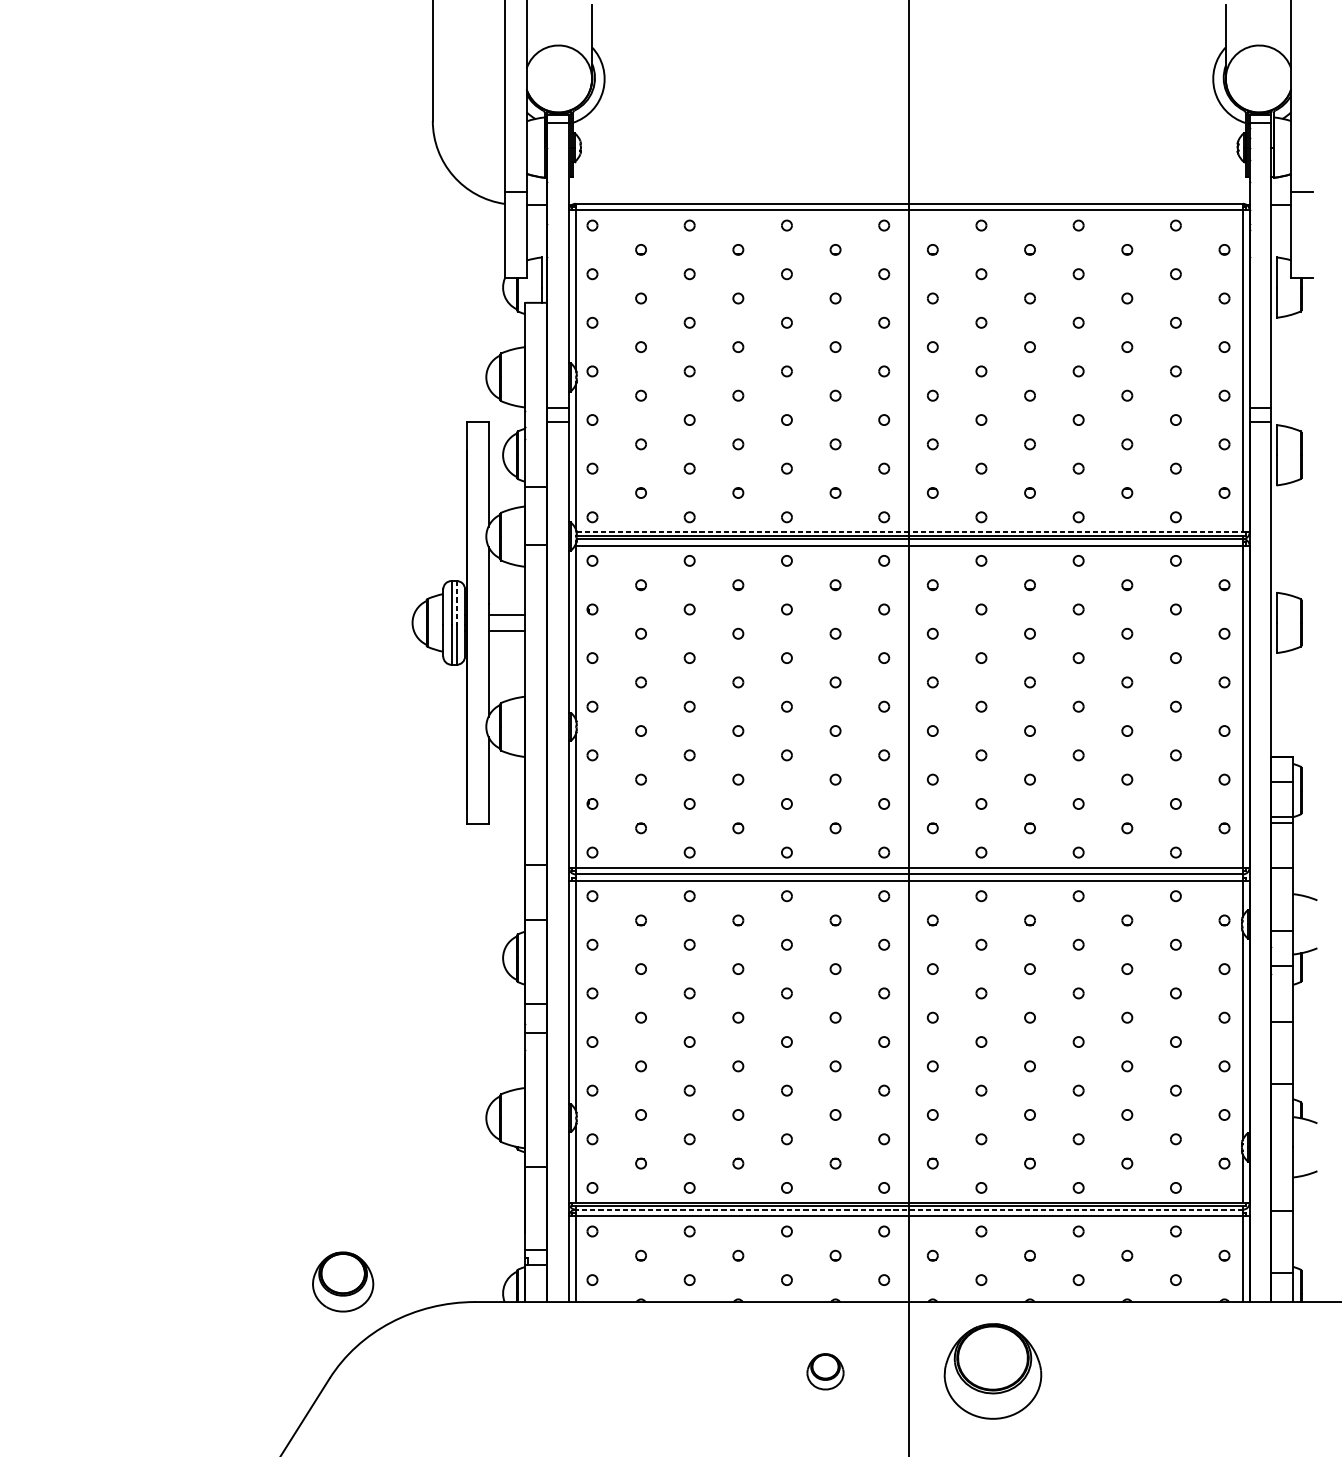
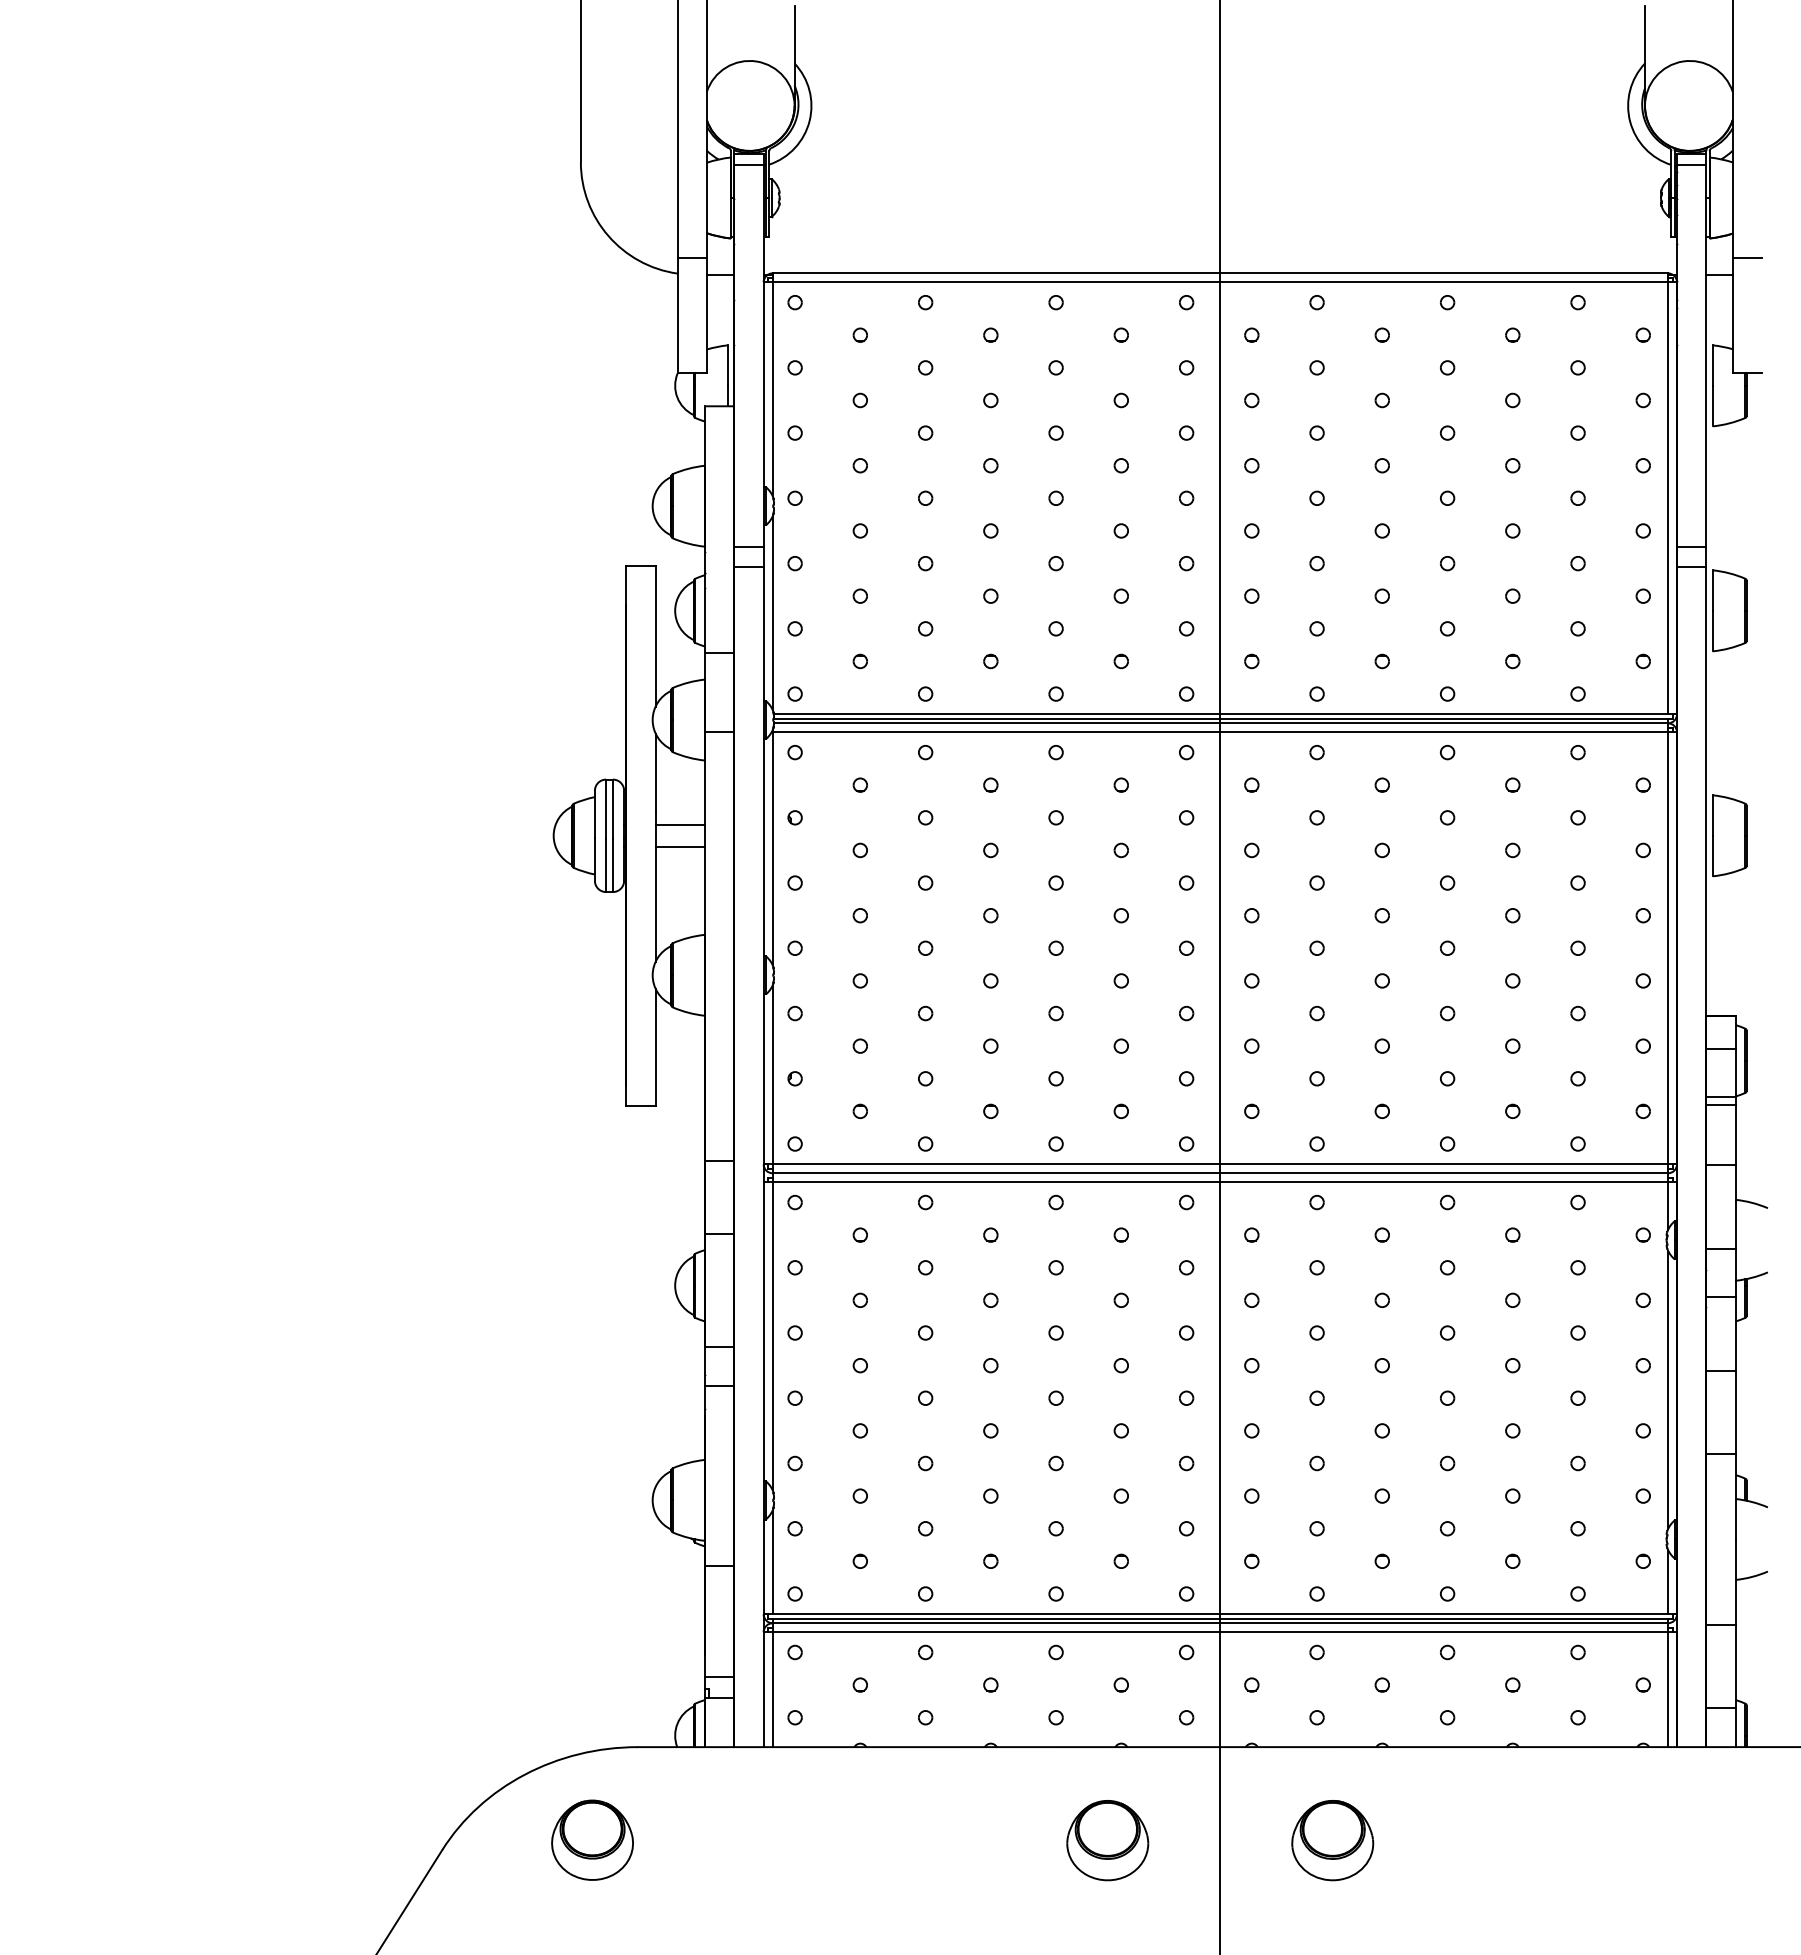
line: (910, 532) -> (1221, 714), dashed -> solid
line: (456, 603) -> (612, 809), dashed -> solid
line: (909, 1209) -> (1220, 1623), dashed -> solid
part: (343, 1281) -> (592, 1839), moved
part: (825, 1371) -> (1107, 1840), size x1.67
part: (992, 1371) -> (1332, 1840), size x0.62

